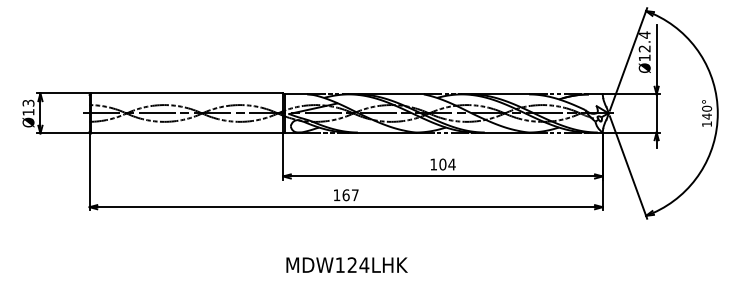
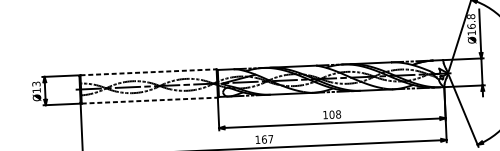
text: (644, 41) -> (471, 21), Ø12.4 -> Ø16.8
line: (187, 93) -> (148, 72), solid -> dashed
line: (187, 133) -> (150, 100), solid -> dashed
text: (451, 164) -> (338, 114), 104 -> 108

